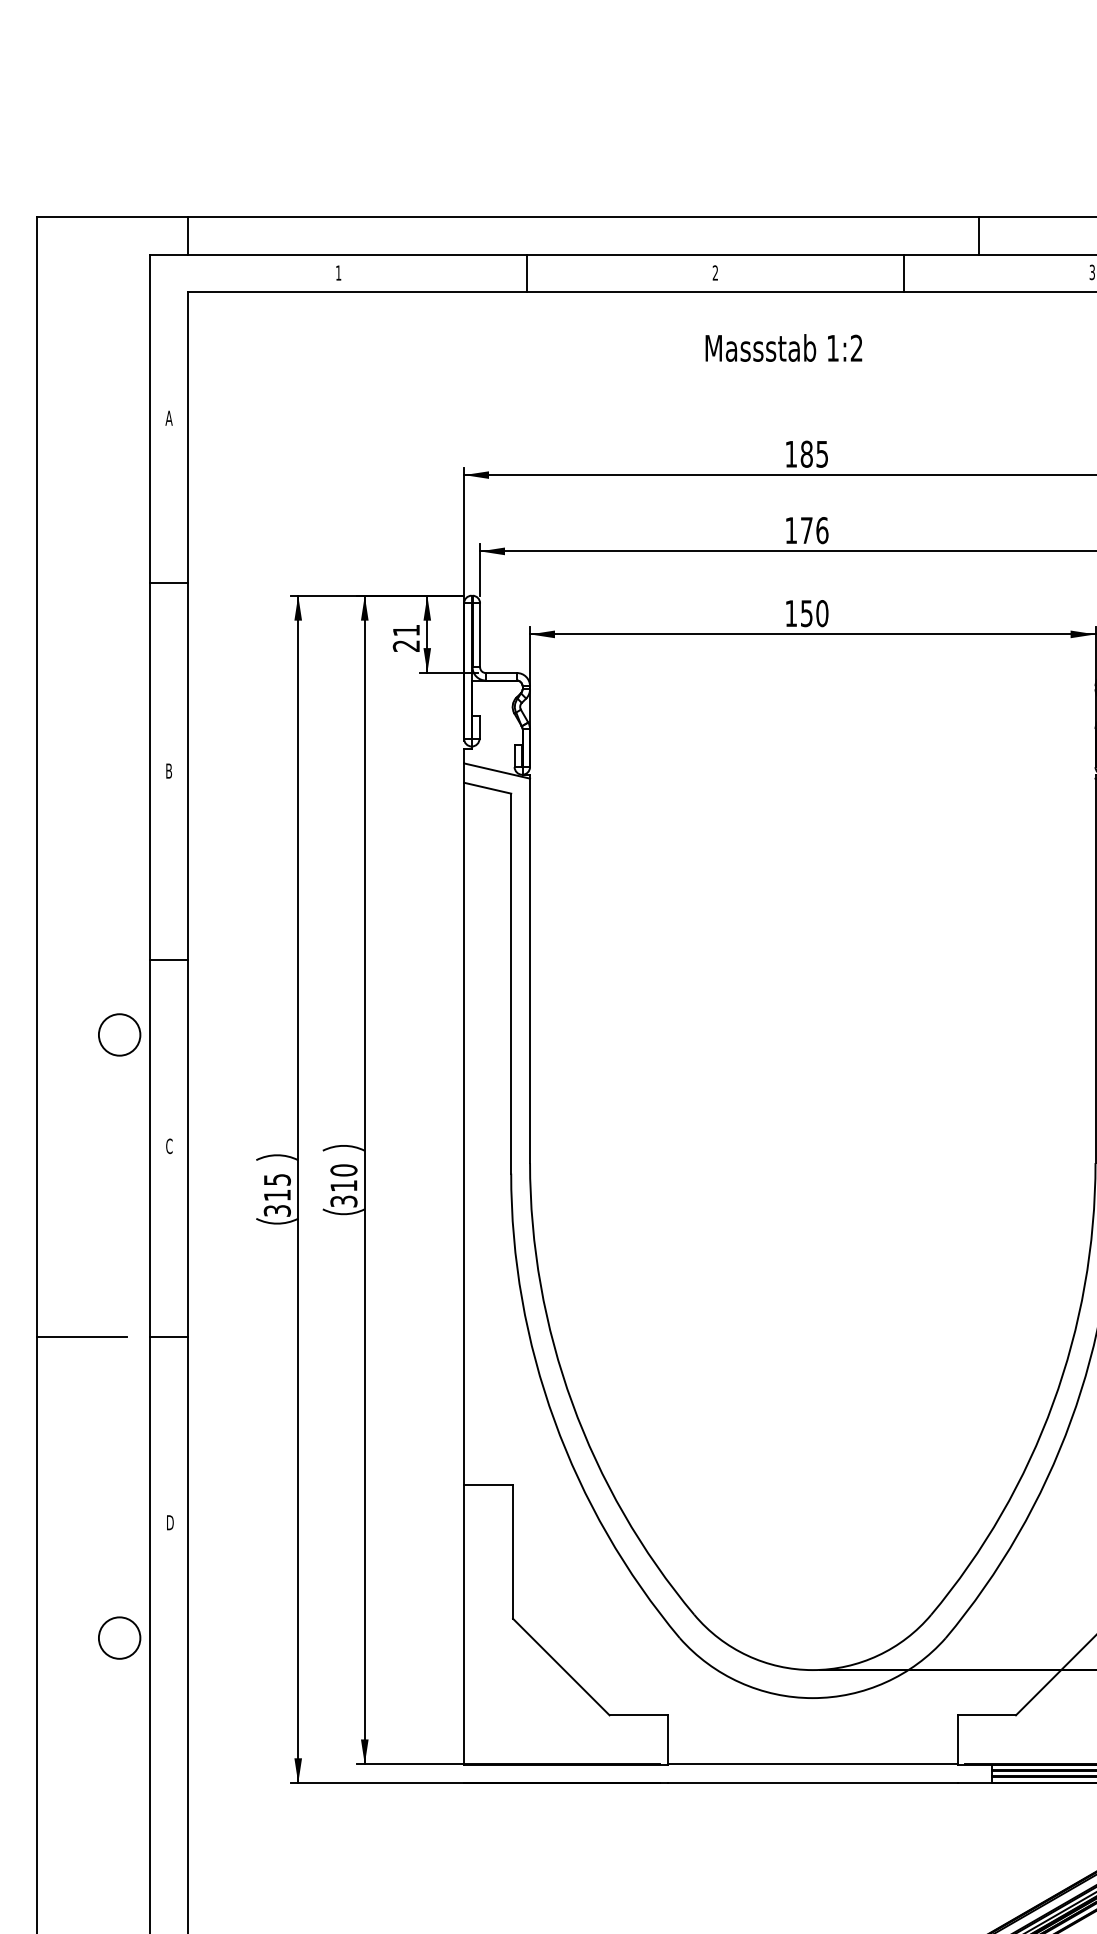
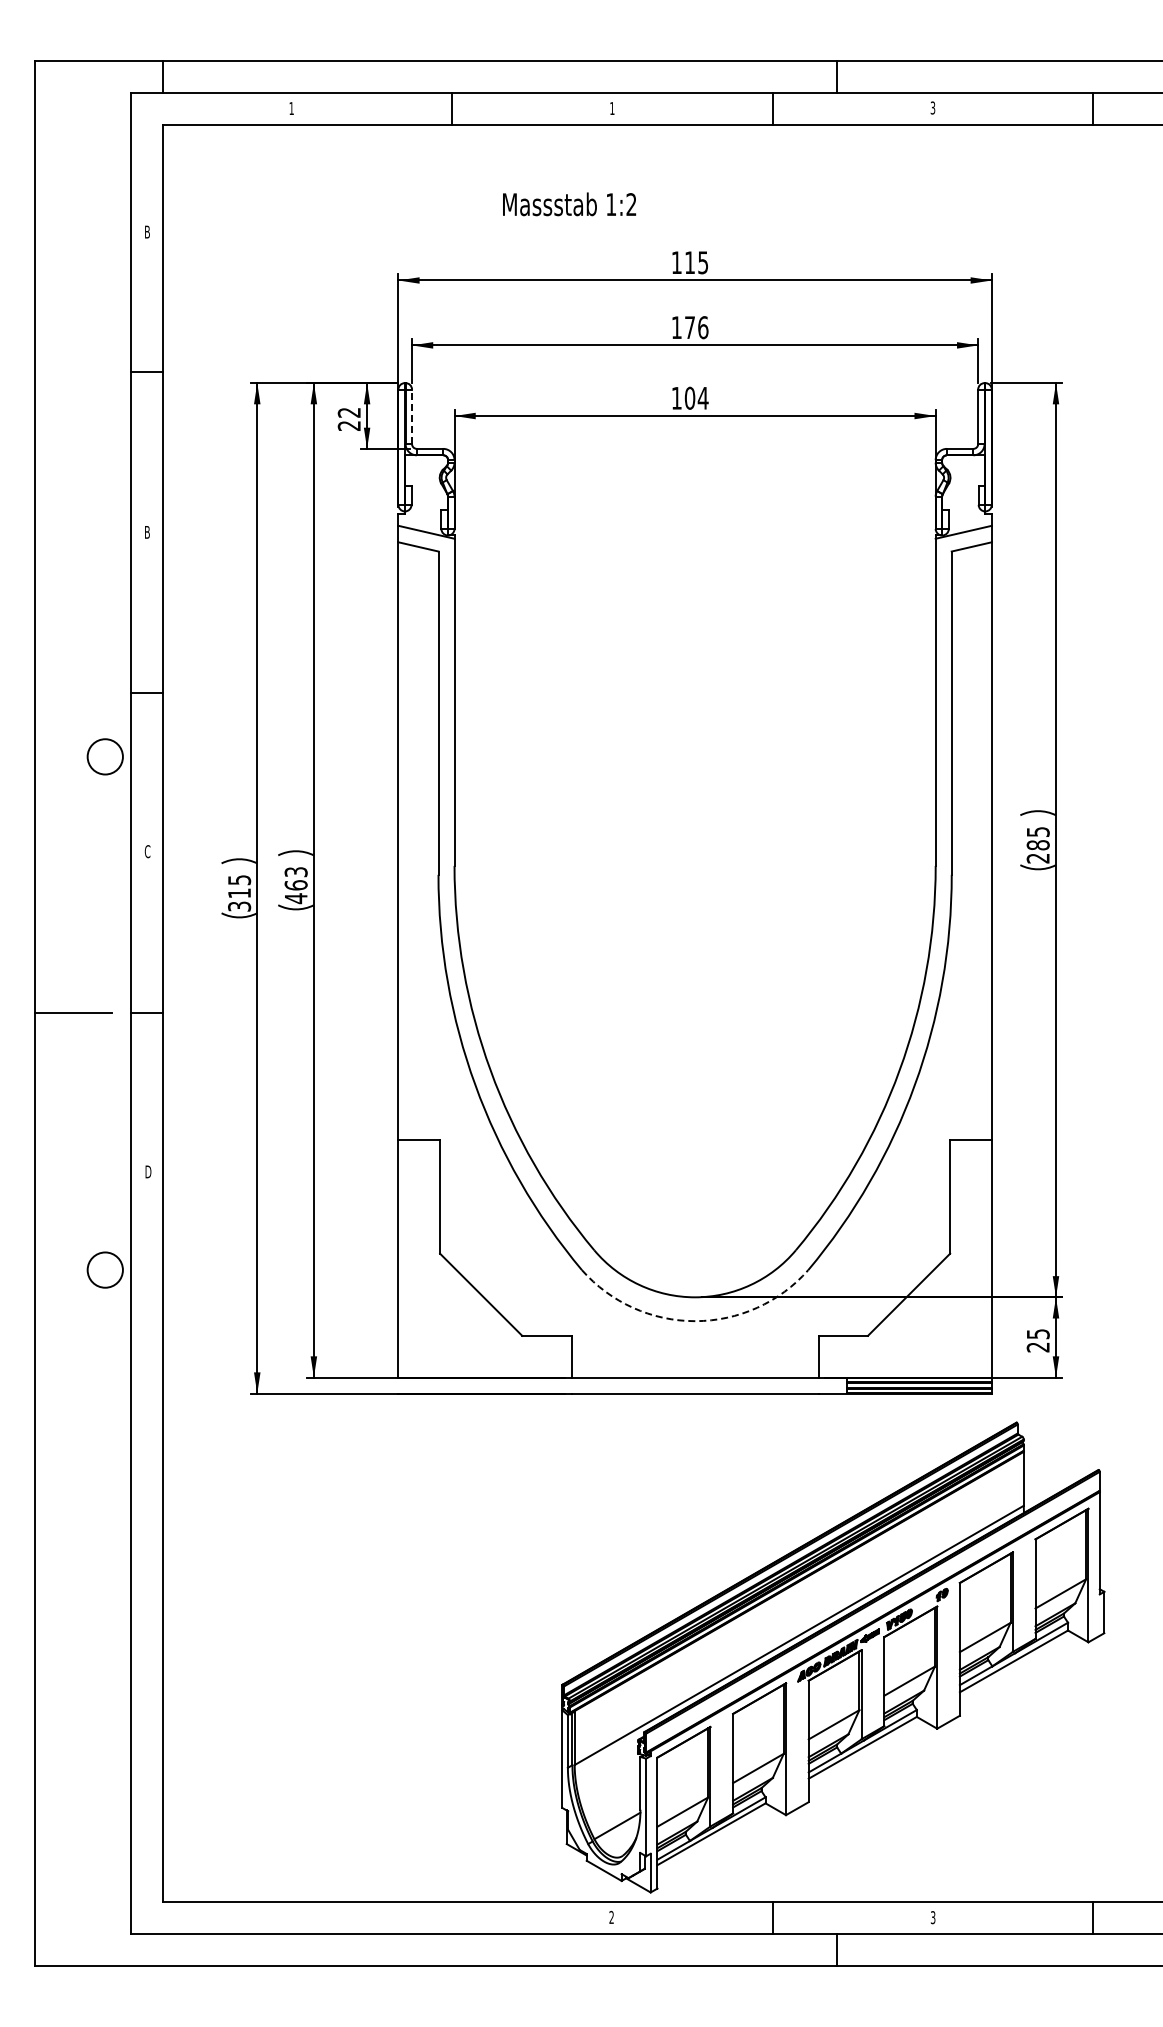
text: (715, 272) -> (612, 108), 2 -> 1
text: (783, 348) -> (569, 204), moved
text: (169, 417) -> (147, 231), A -> B
text: (807, 453) -> (690, 262), 185 -> 115
text: (814, 612) -> (696, 397), 150 -> 104
text: (405, 630) -> (348, 412), 21 -> 22
line: (480, 634) -> (412, 416), solid -> dashed
text: (343, 1186) -> (295, 885), 310 -> 463
arc: (813, 1698) -> (695, 1321), solid -> dashed

